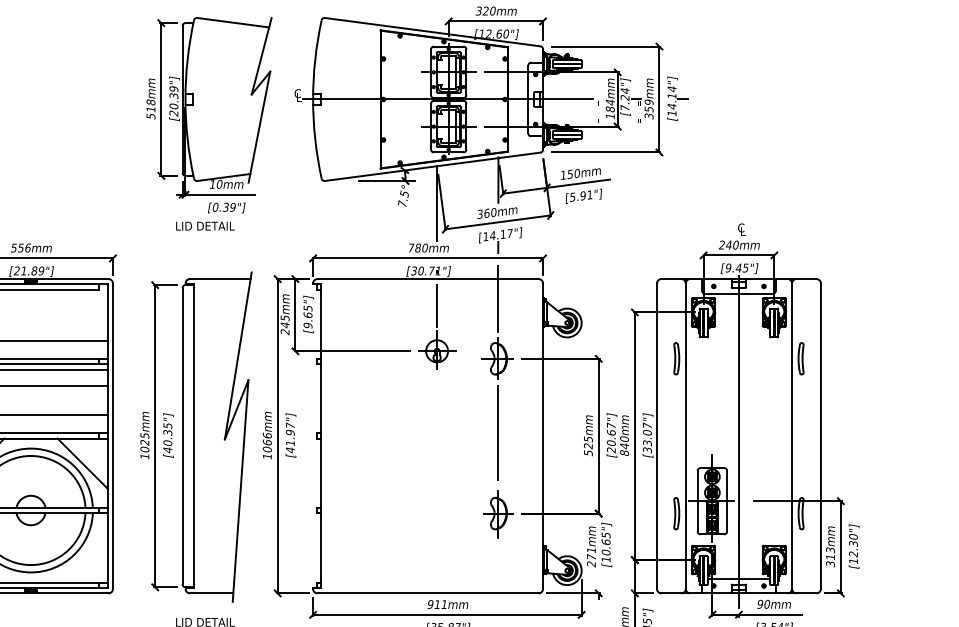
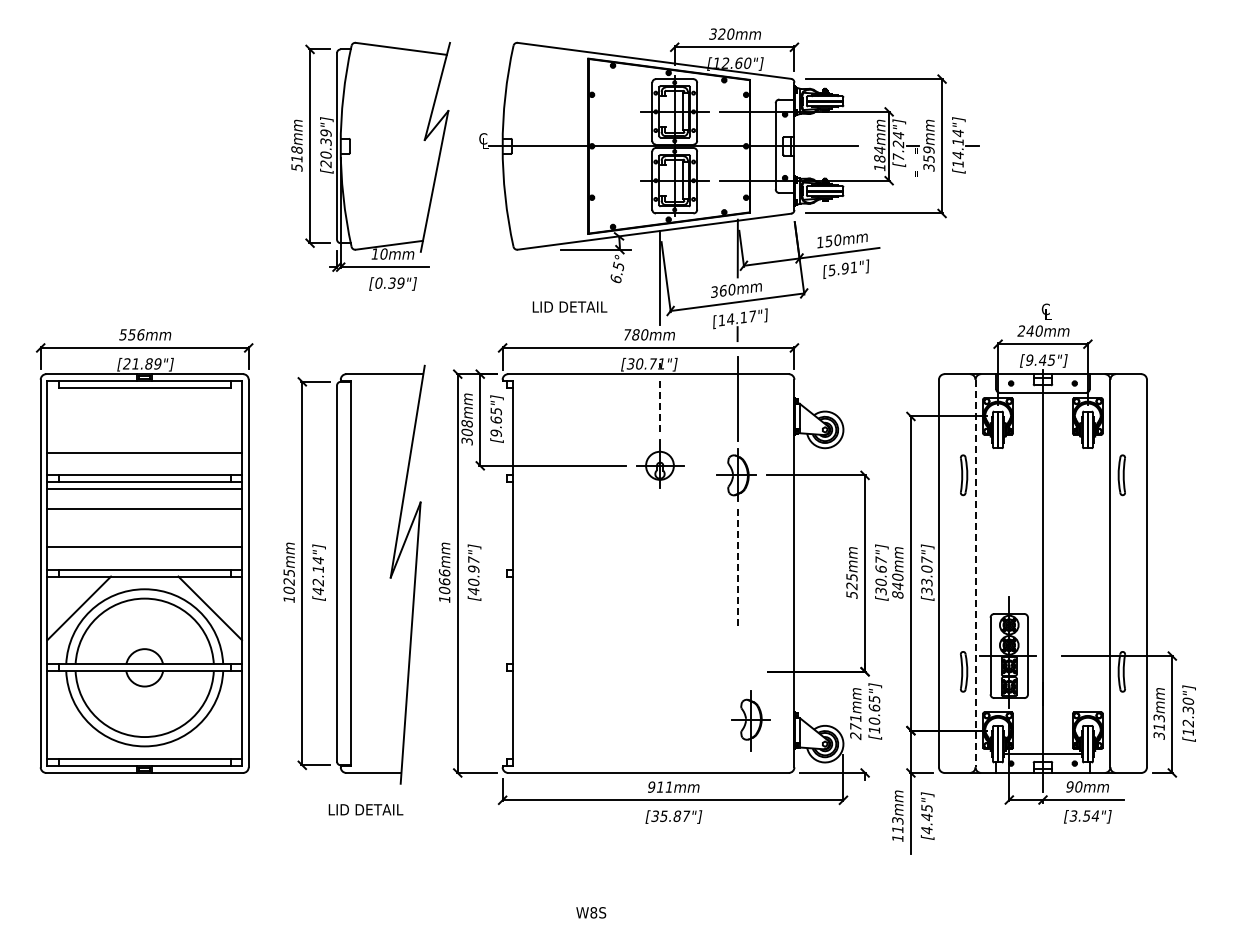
text: (402, 203) -> (615, 278), 7.5° -> 6.5°
text: (205, 225) -> (569, 306), moved
line: (437, 306) -> (660, 408), solid -> dashed
text: (284, 325) -> (466, 432), 245mm -> 308mm
line: (498, 432) -> (737, 568), solid -> dashed
text: (167, 434) -> (318, 571), [40.35"] -> [42.14"]
line: (685, 436) -> (975, 573), solid -> dashed
text: (290, 442) -> (473, 581), [41.97"] -> [40.97"]
text: (611, 450) -> (881, 591), [20.67"] -> [30.67"]
part: (498, 514) -> (750, 720), moved

